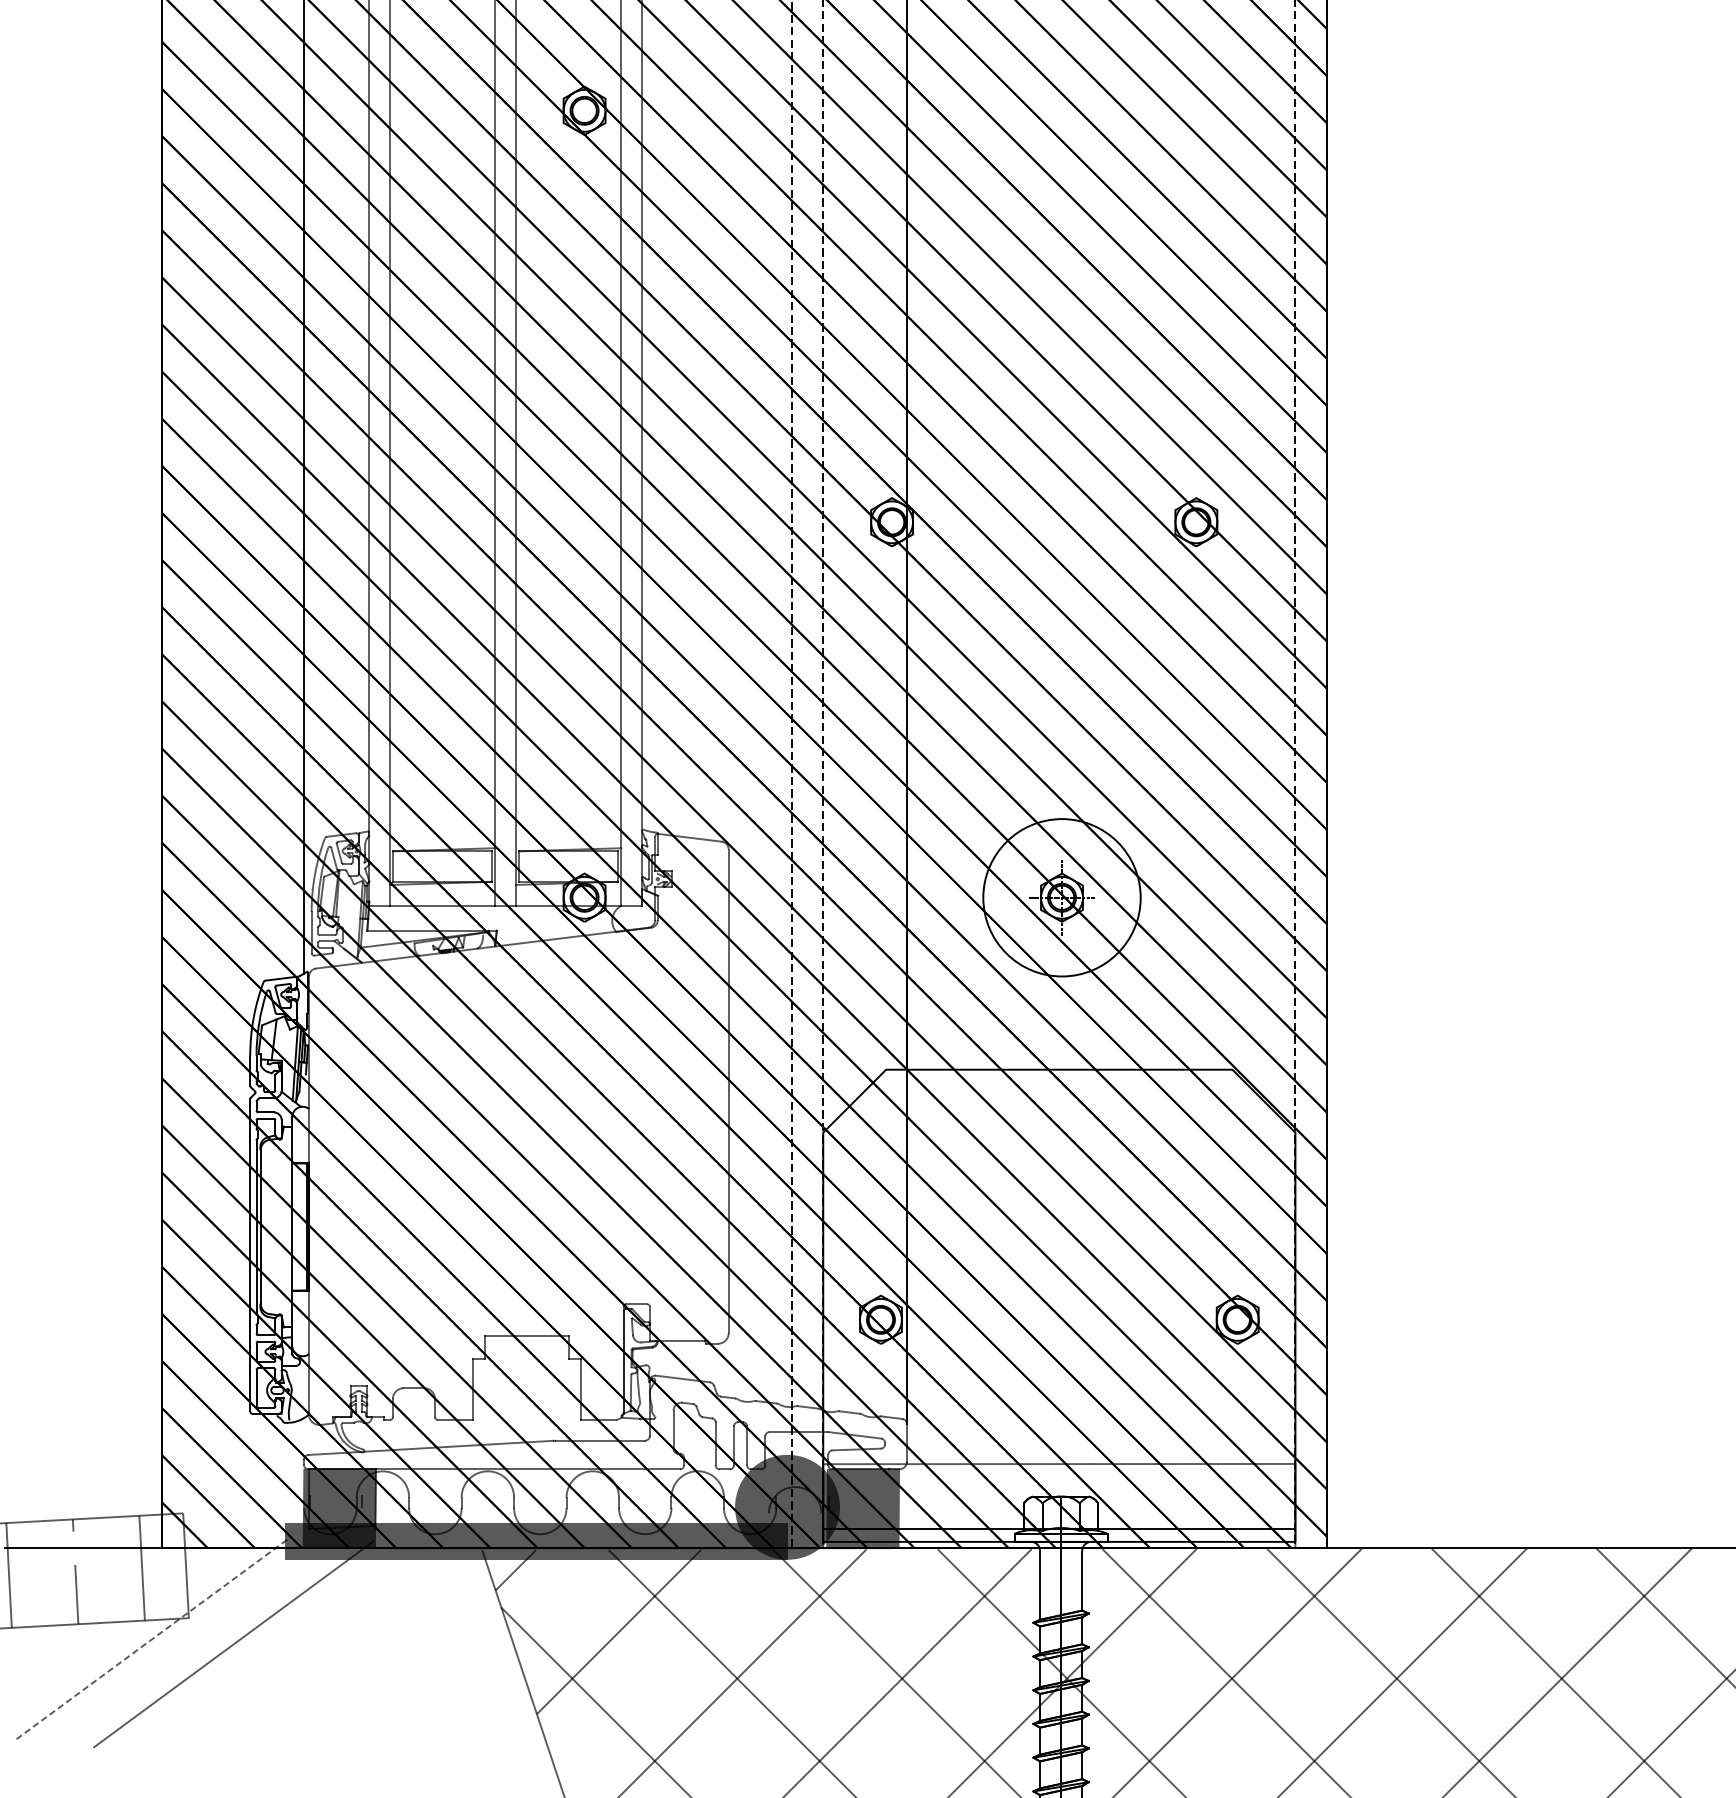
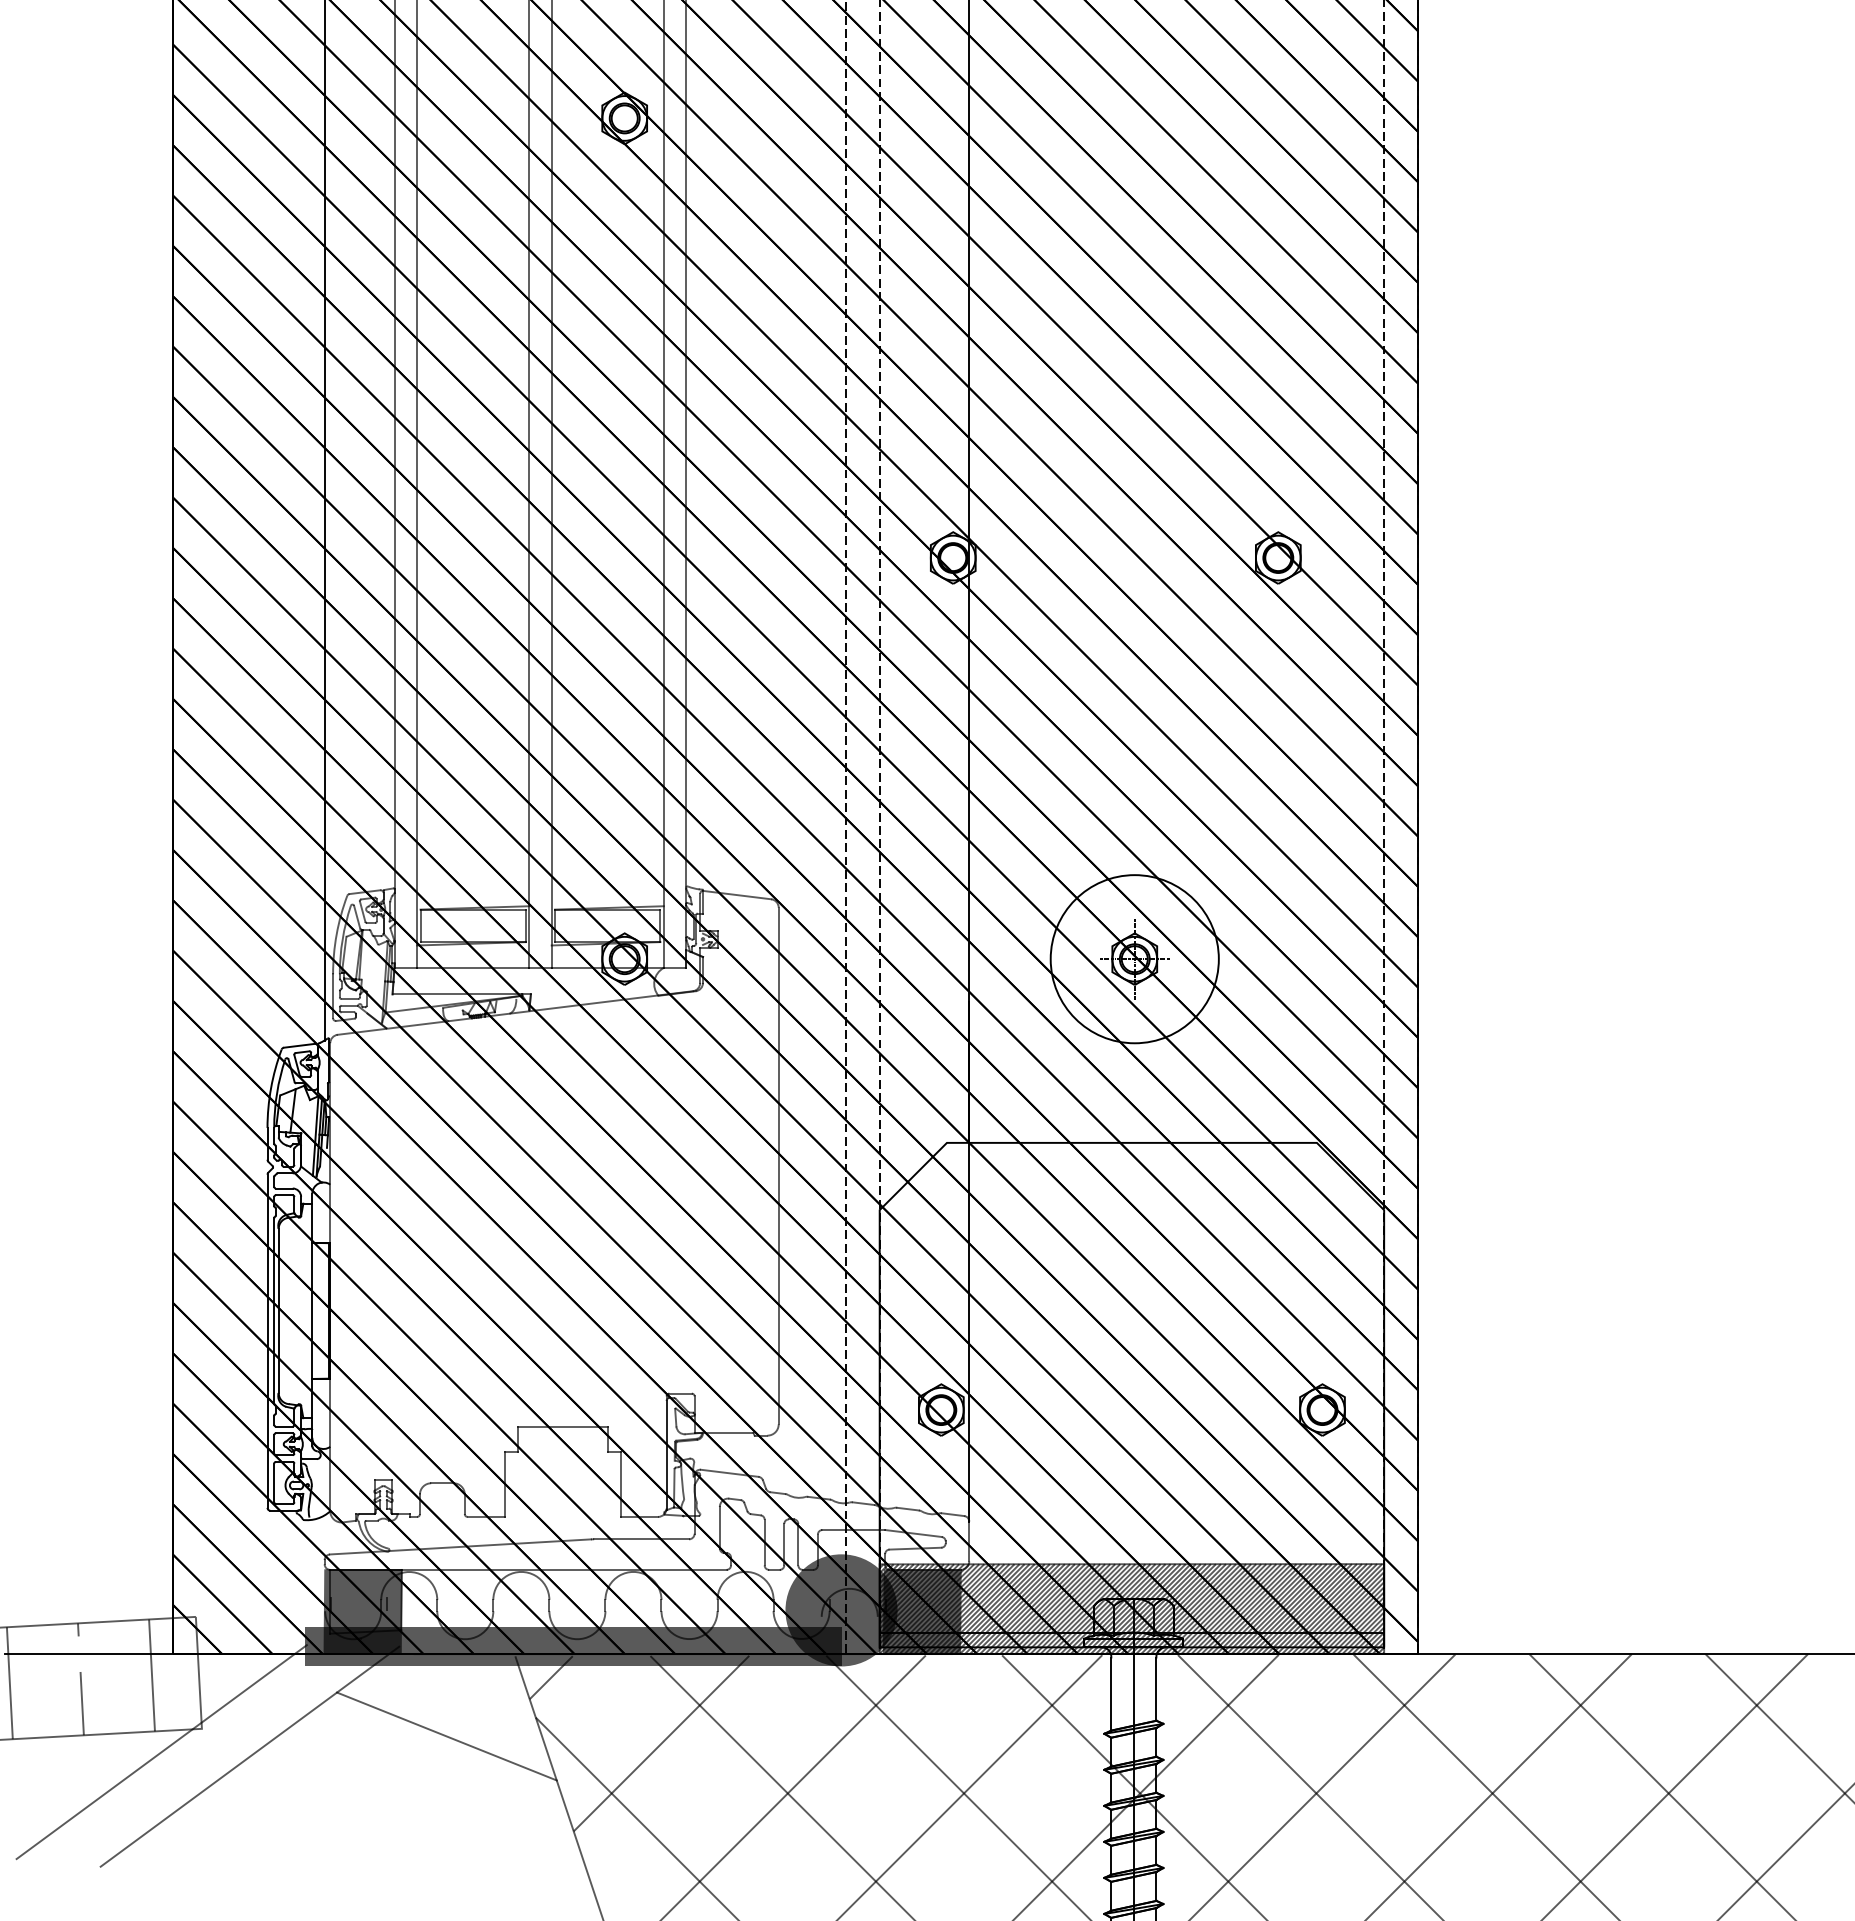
hatch: (1058, 1505) -> (1131, 1608), added
line: (417, 1625) -> (446, 1736), added
line: (151, 1640) -> (161, 1752), dashed -> solid

